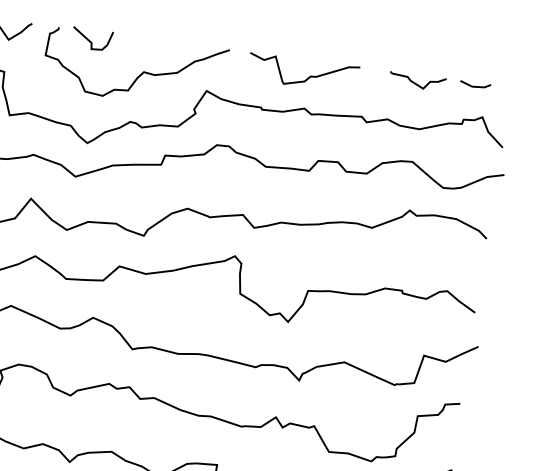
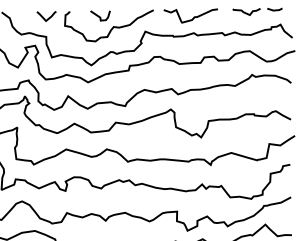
curve: (90, 38) -> (99, 15), moved

